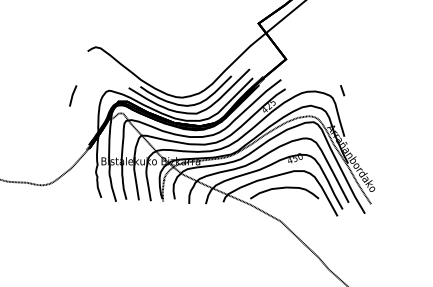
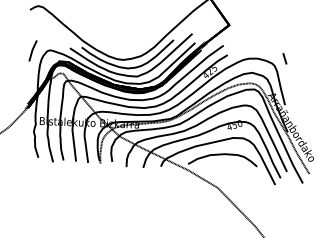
line: (73, 95) -> (33, 50), moved

